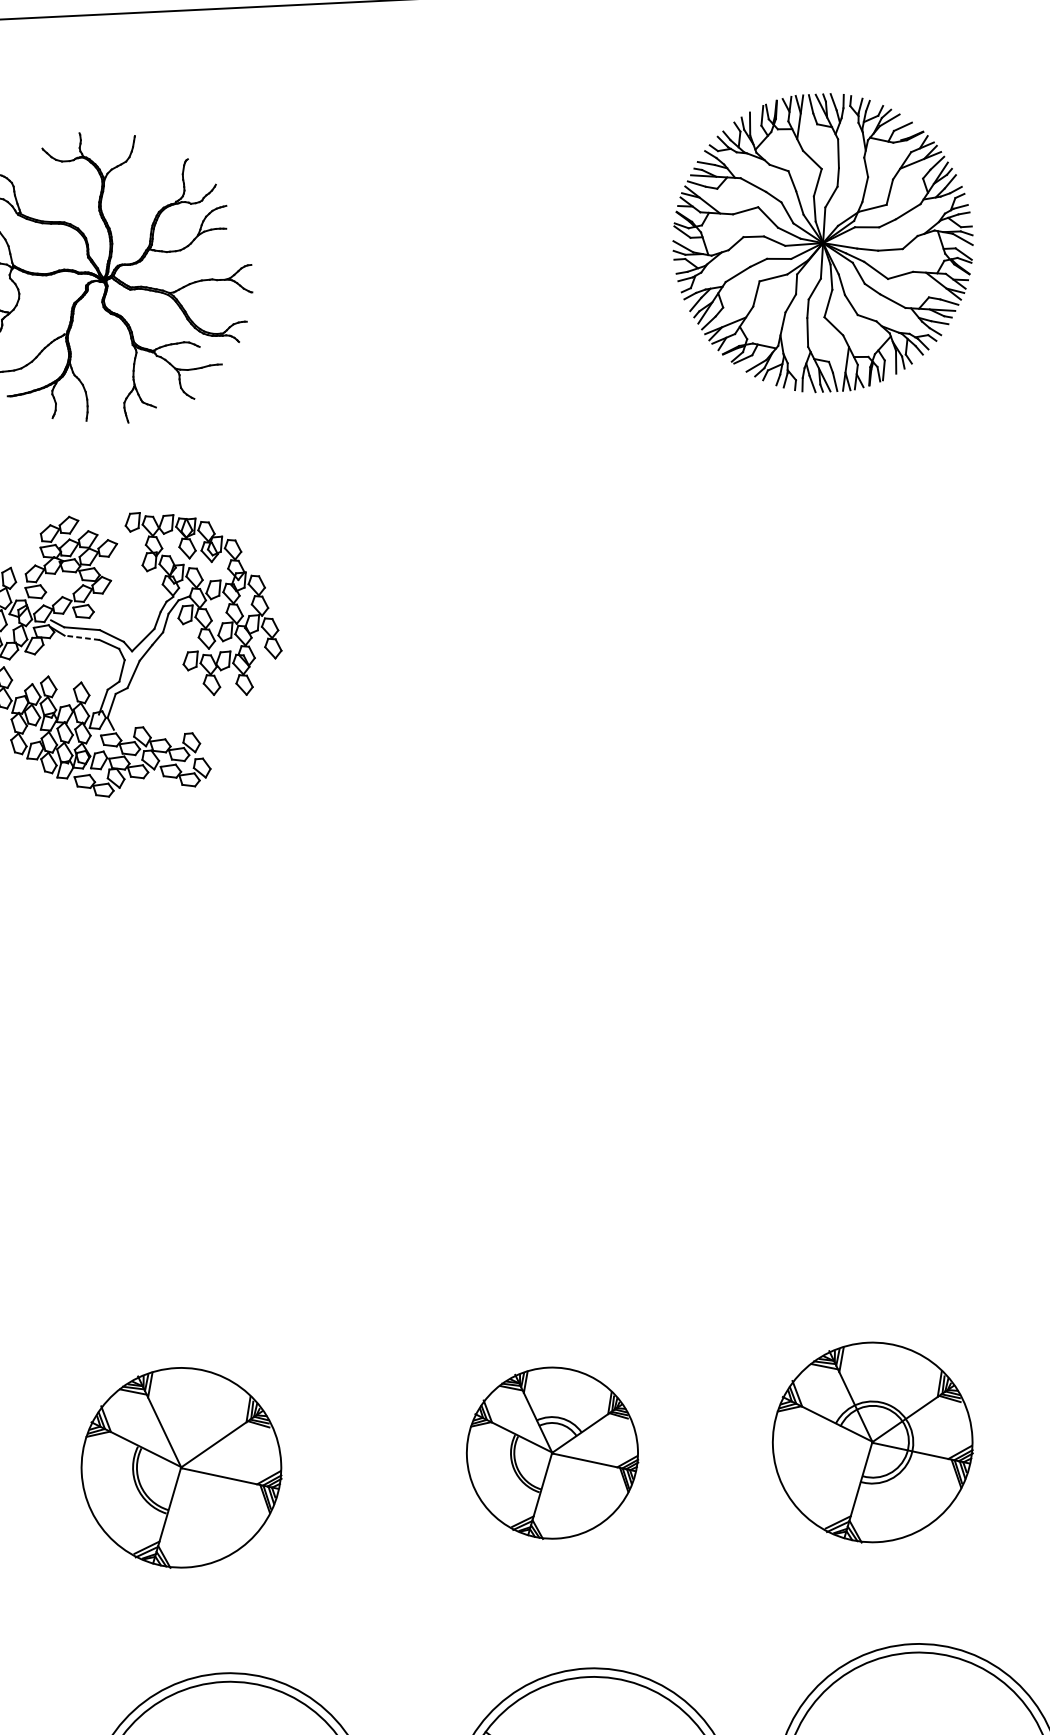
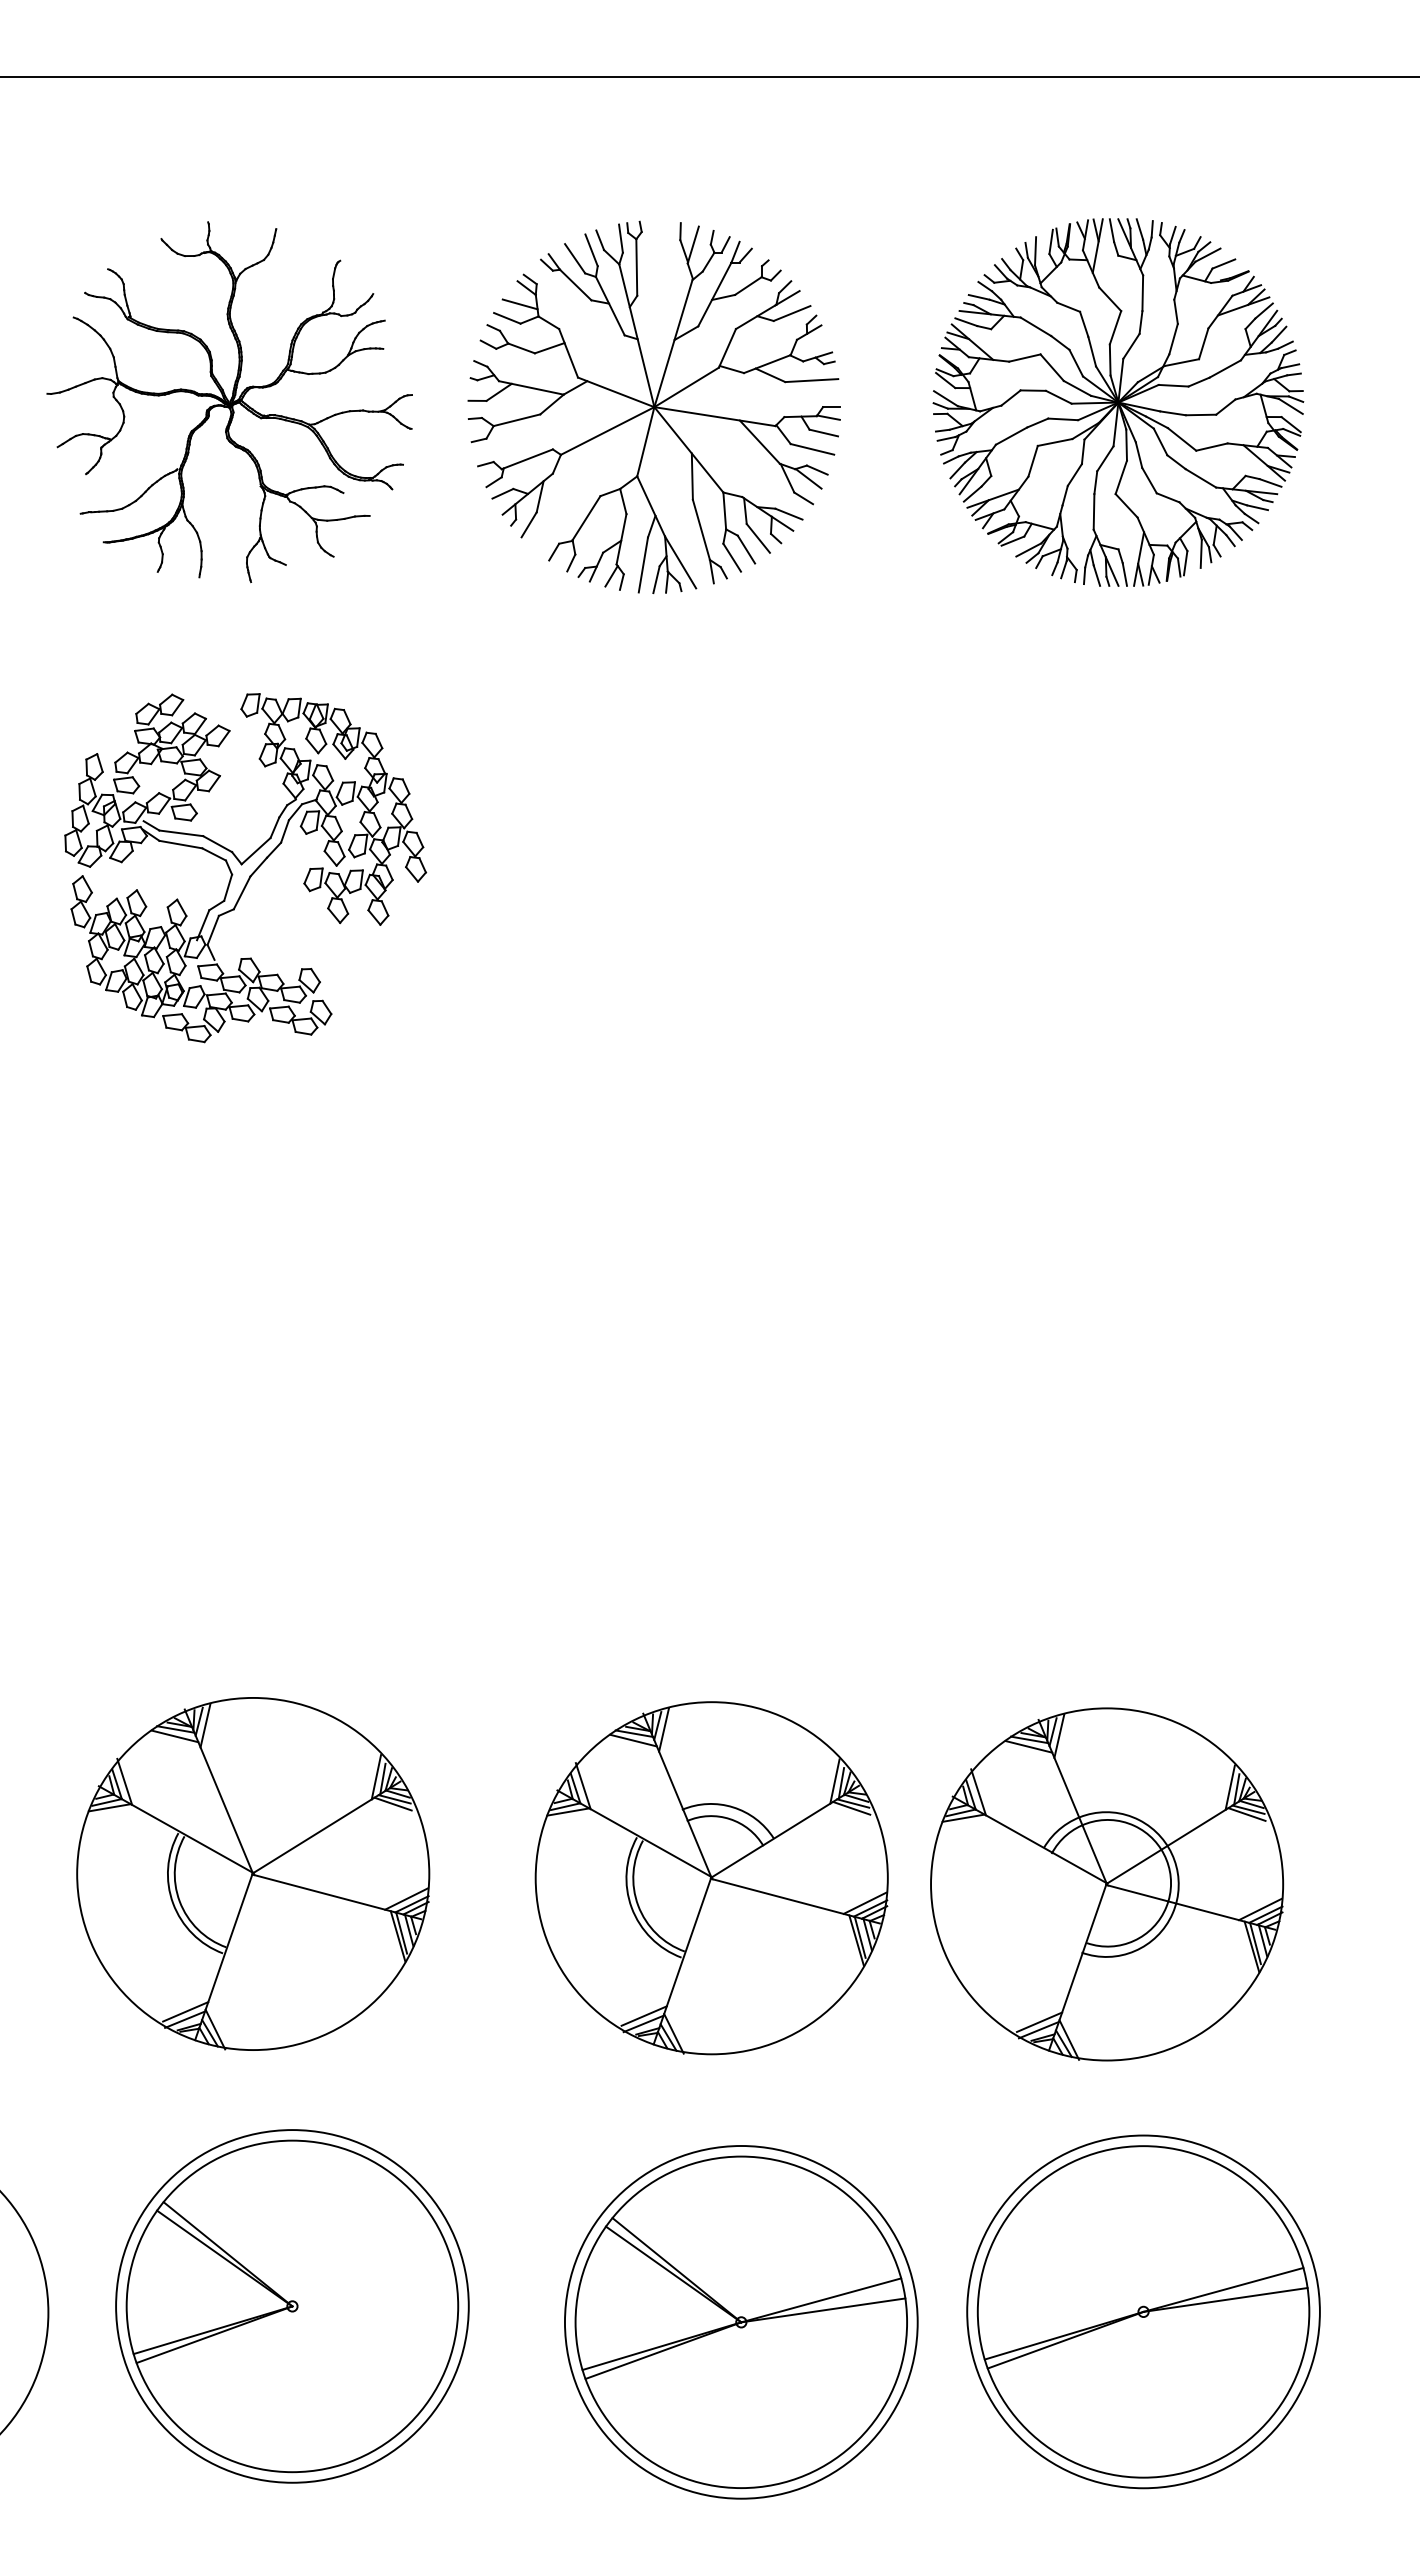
part: (447, 264) -> (653, 406), added
line: (81, 637) -> (180, 844), dashed -> solid
part: (872, 1442) -> (1107, 1884), size x1.43
part: (552, 1453) -> (711, 1878), size x1.67
part: (181, 1467) -> (253, 1873), size x1.43

